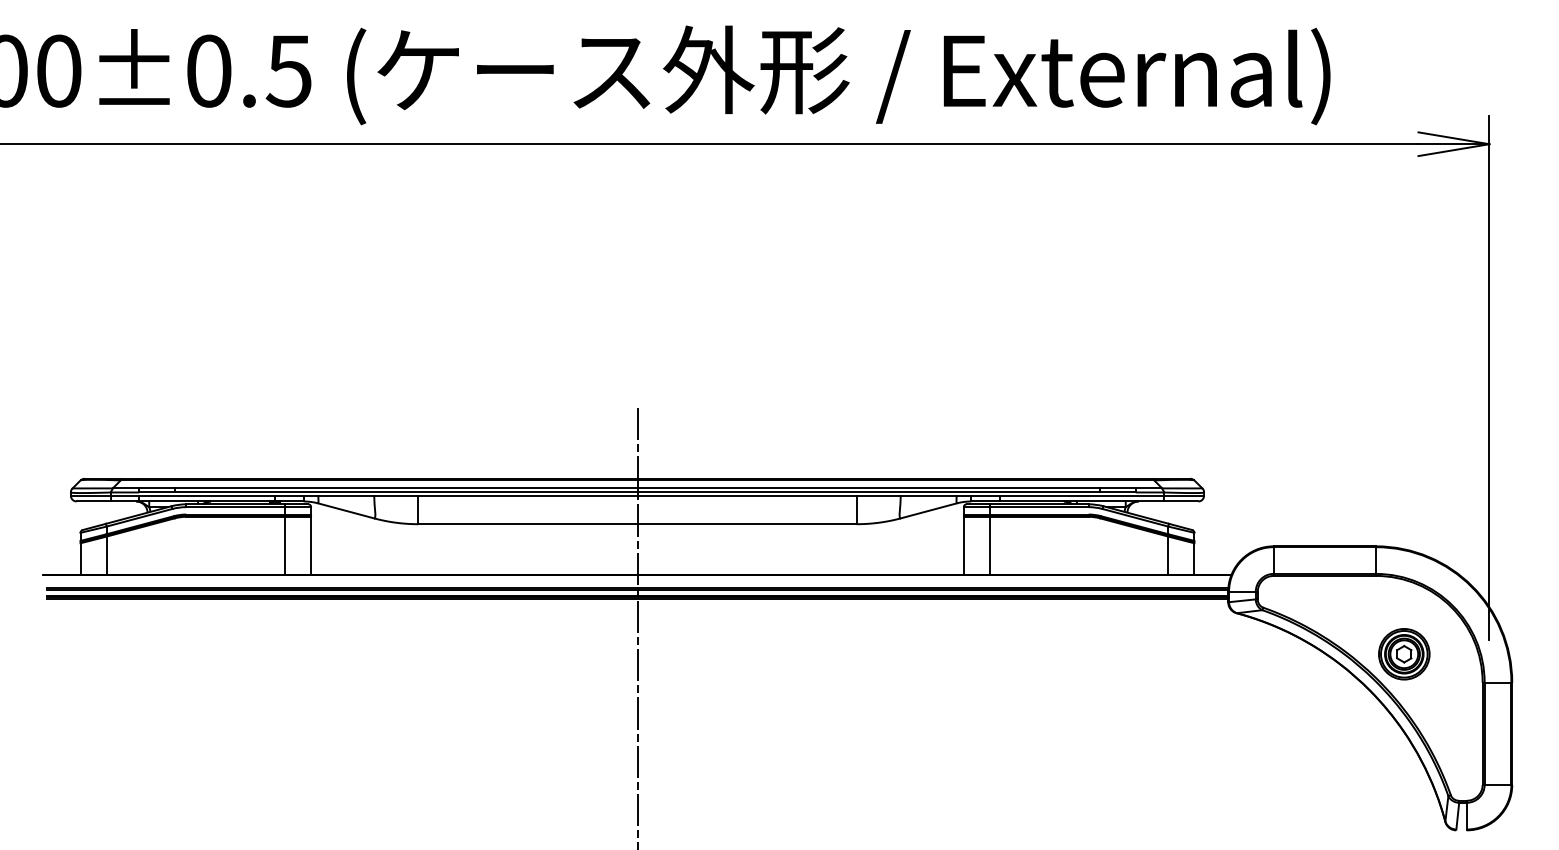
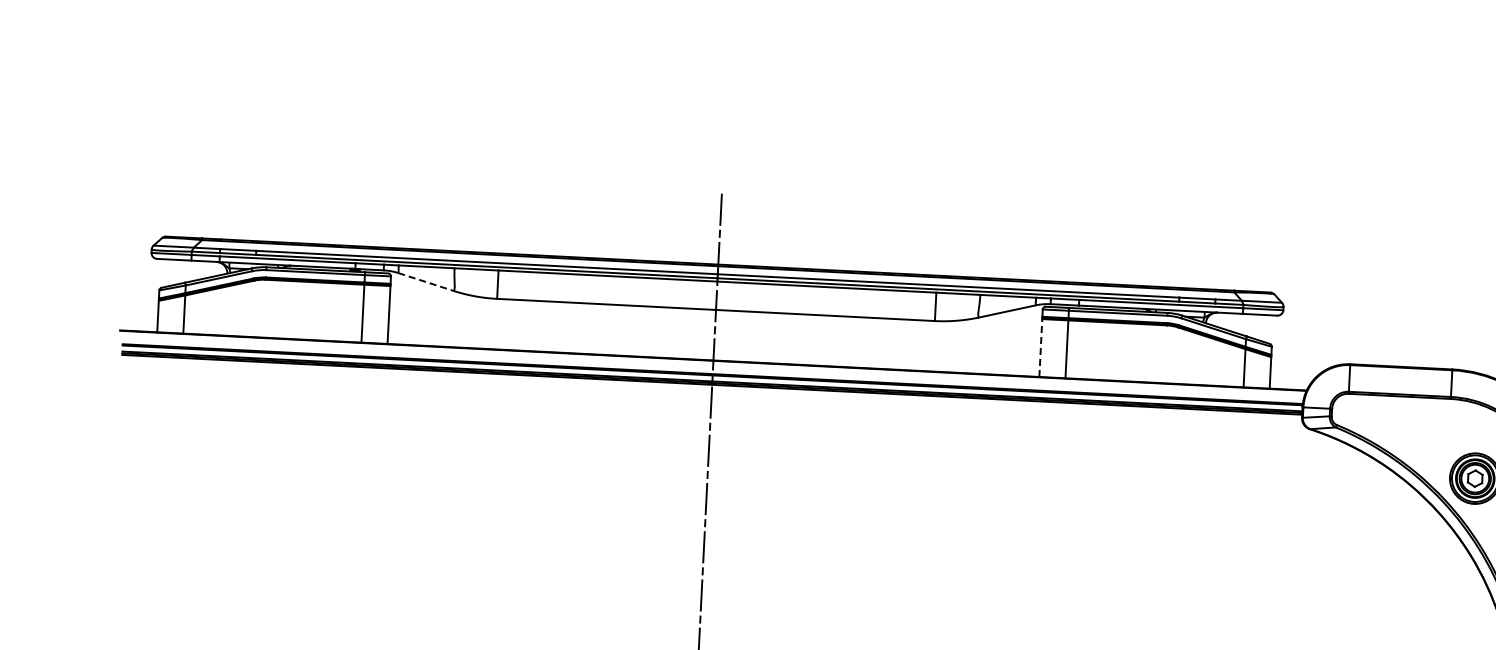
line: (346, 510) -> (426, 281), solid -> dashed
line: (963, 545) -> (1040, 347), solid -> dashed

